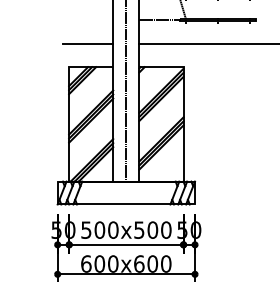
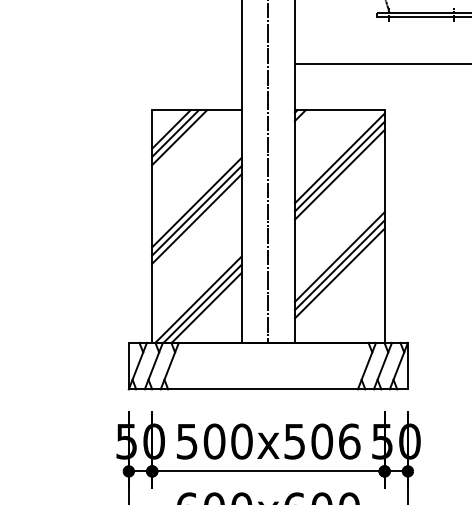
line: (159, 20) -> (335, 15), removed
line: (88, 44) -> (191, 64), removed
text: (166, 229) -> (349, 440), 500x500 -> 500x506

